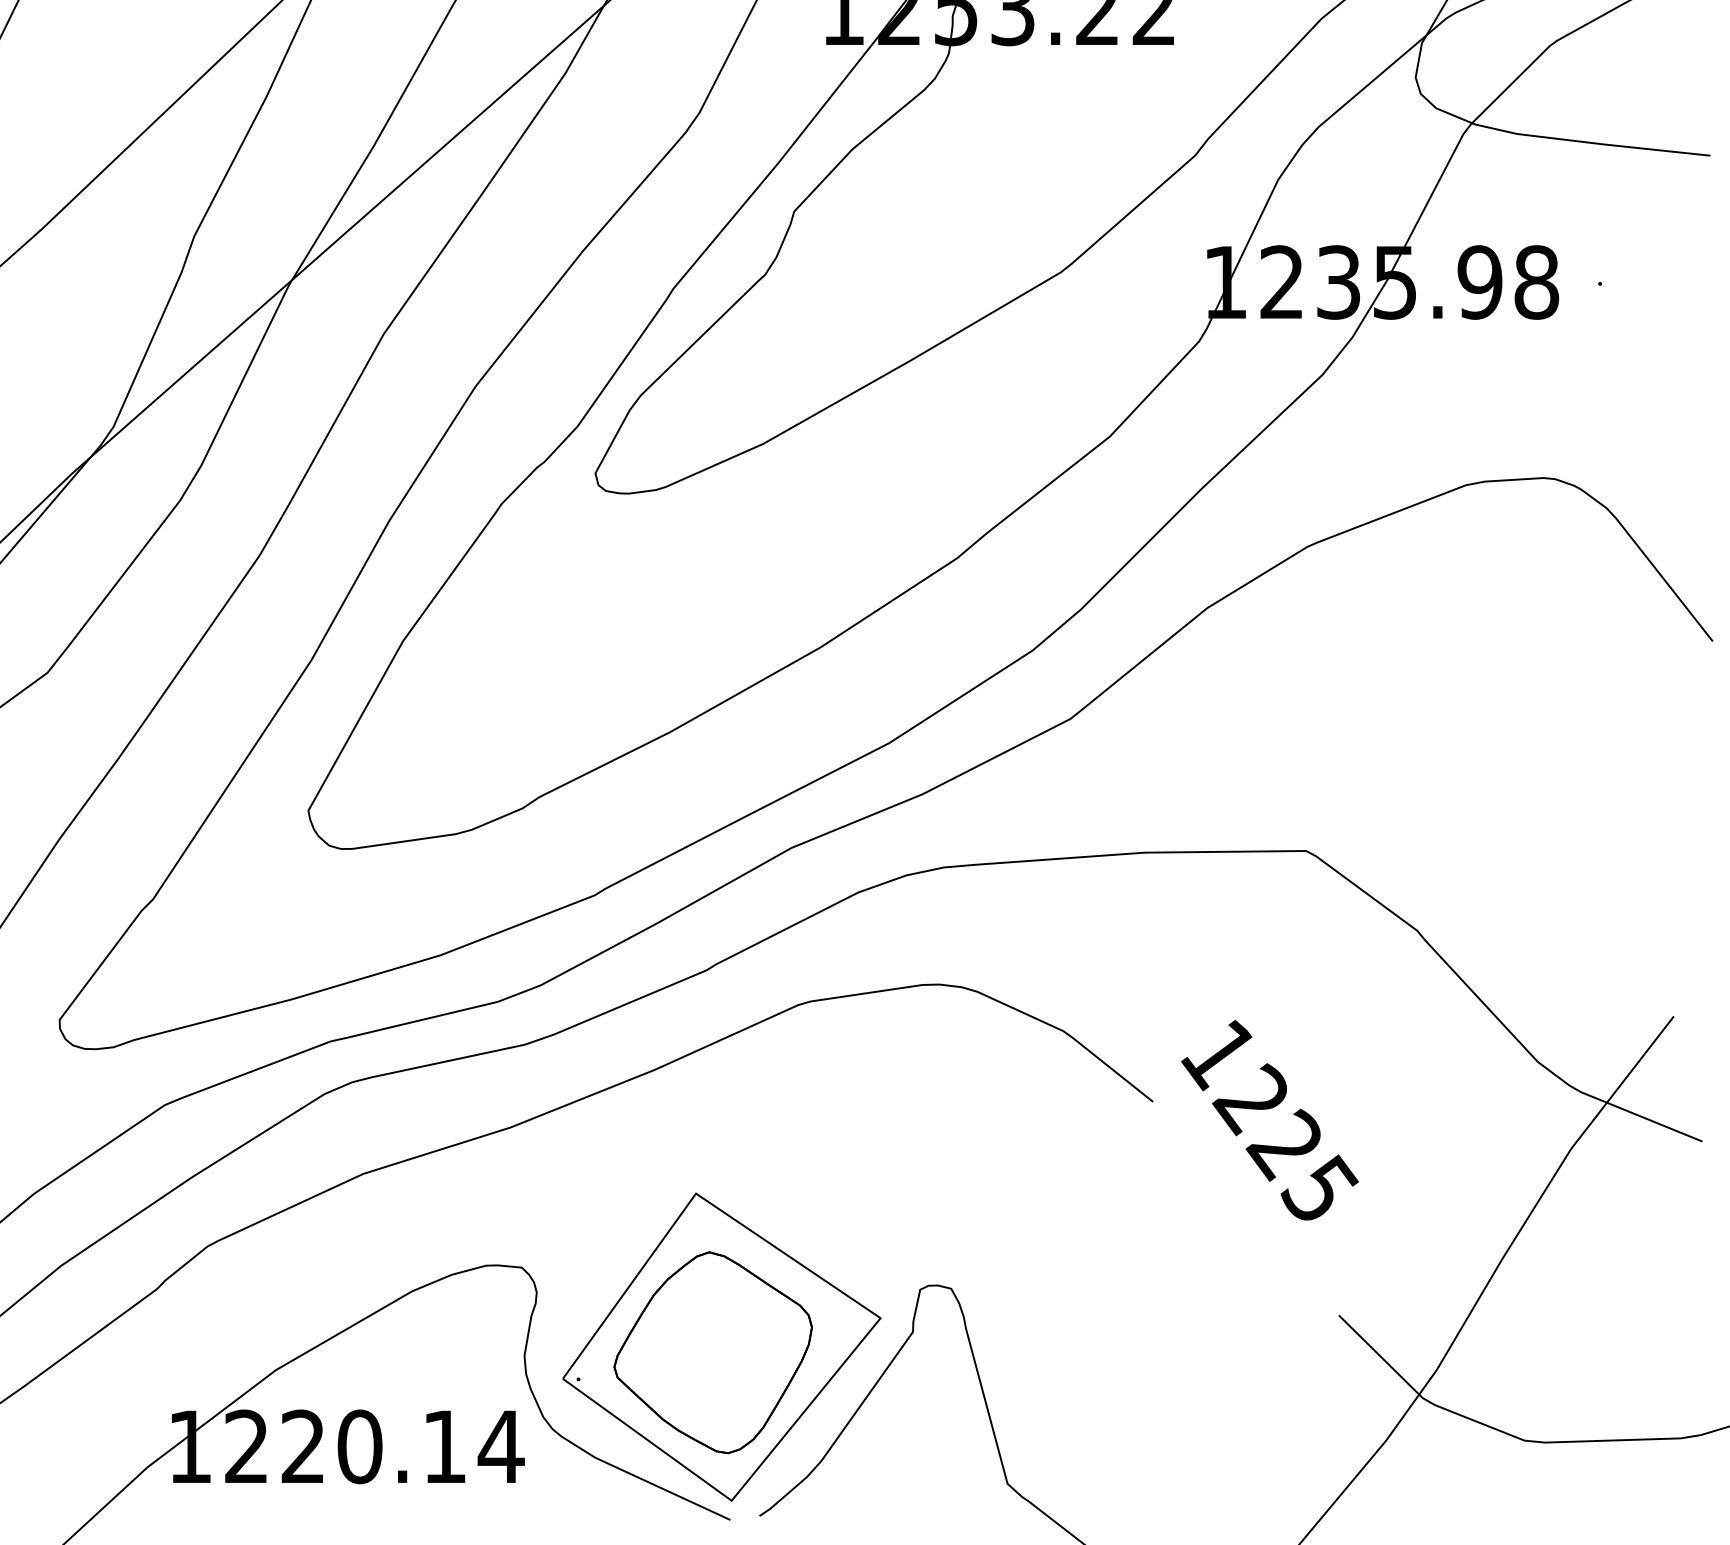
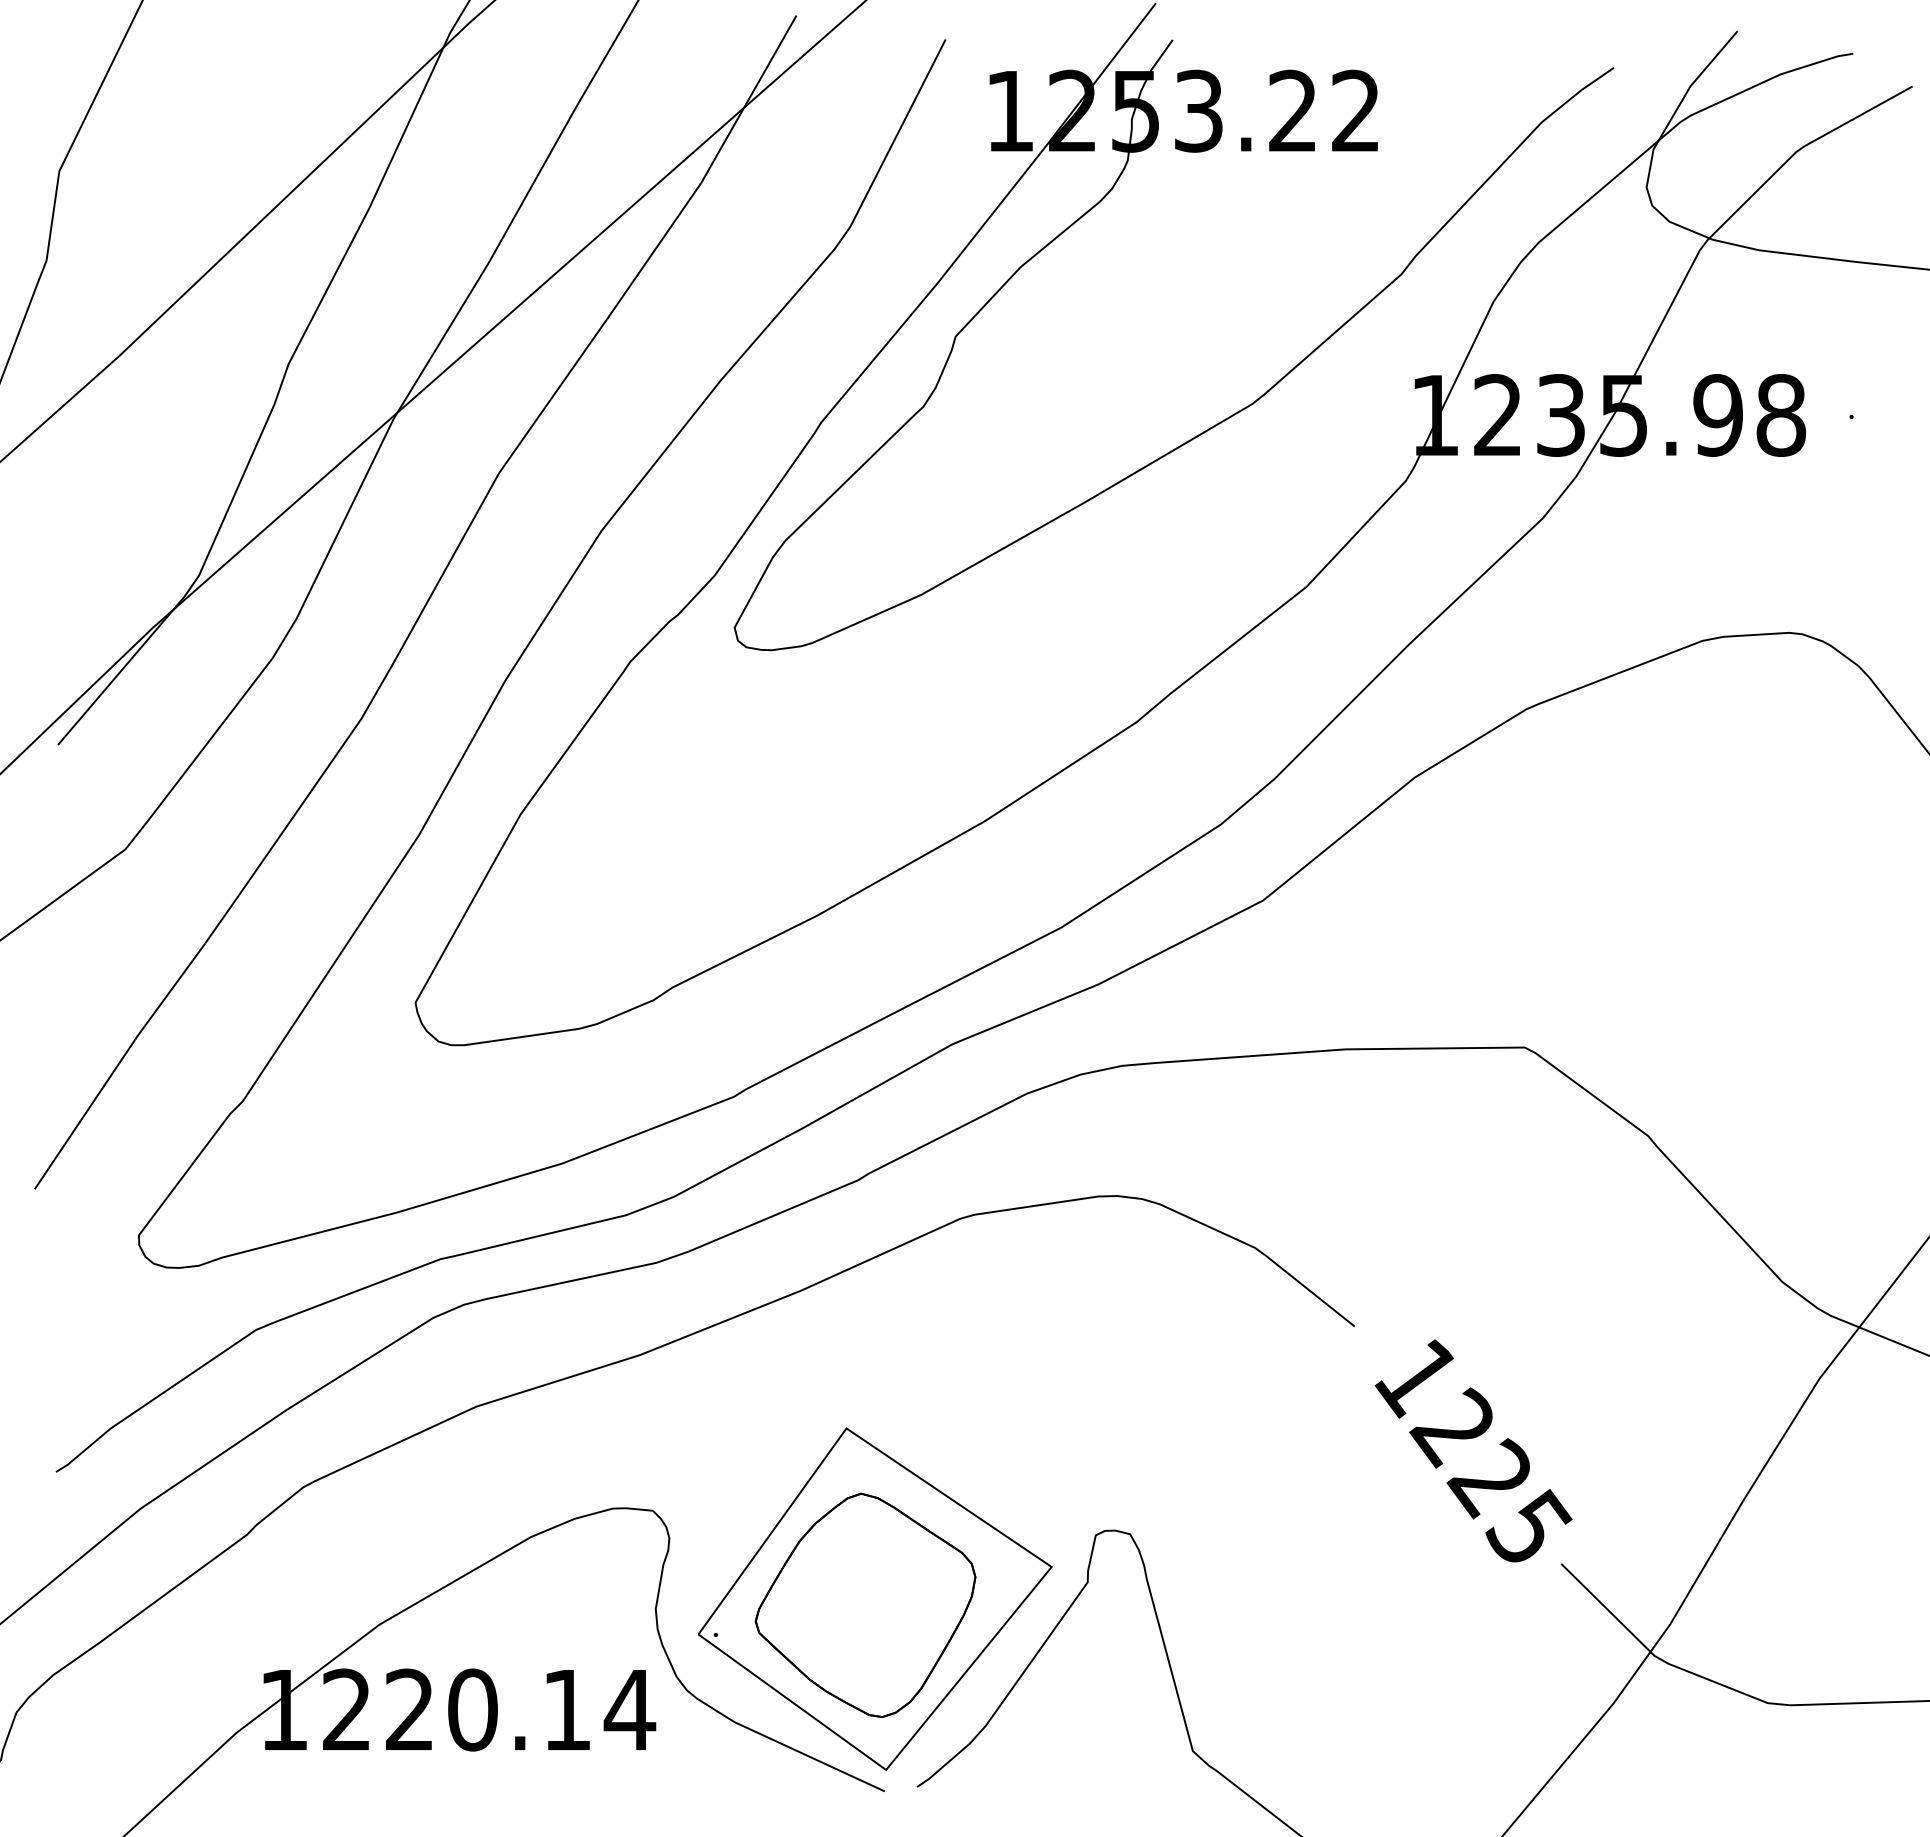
text: (1269, 1119) -> (1473, 1450), moved

